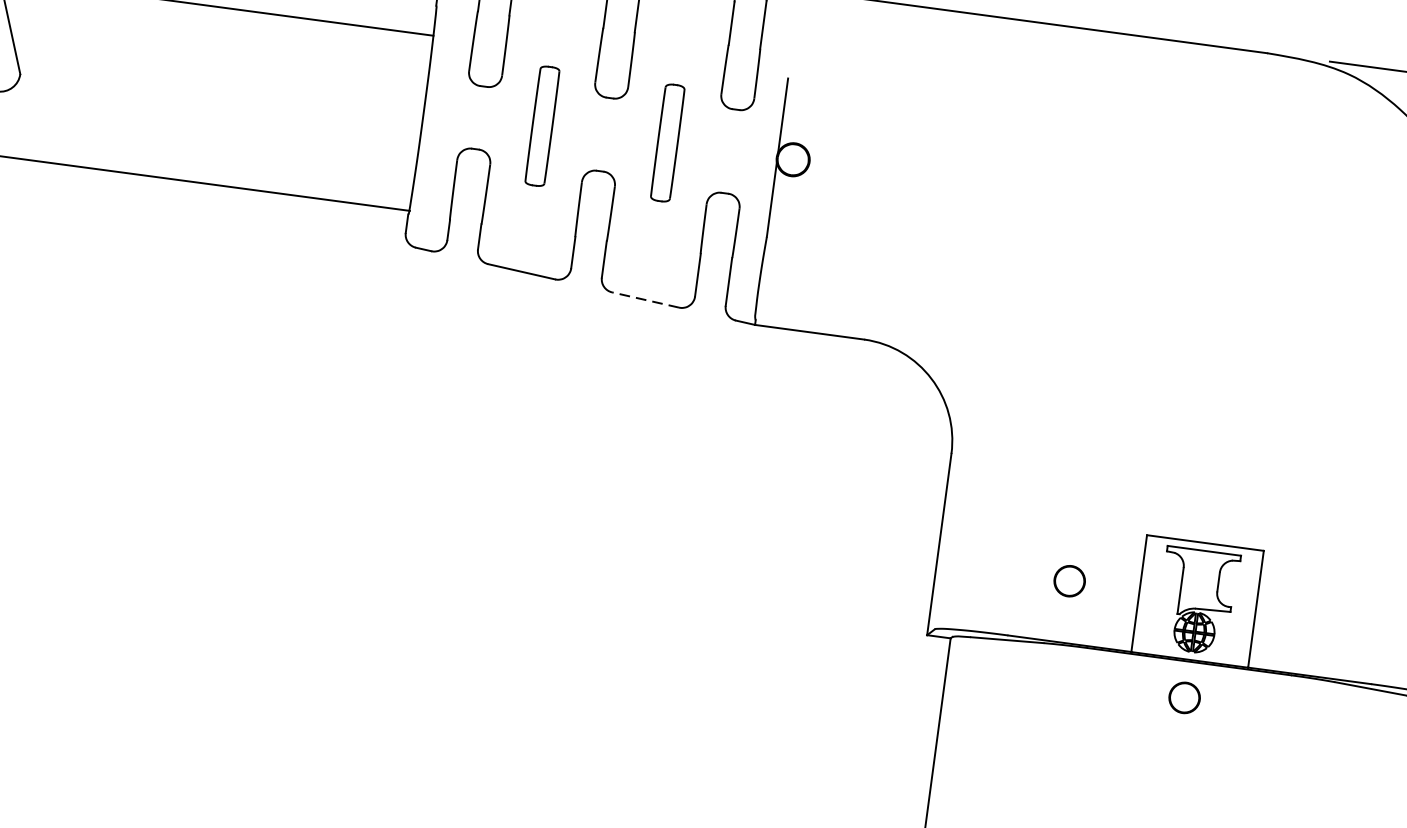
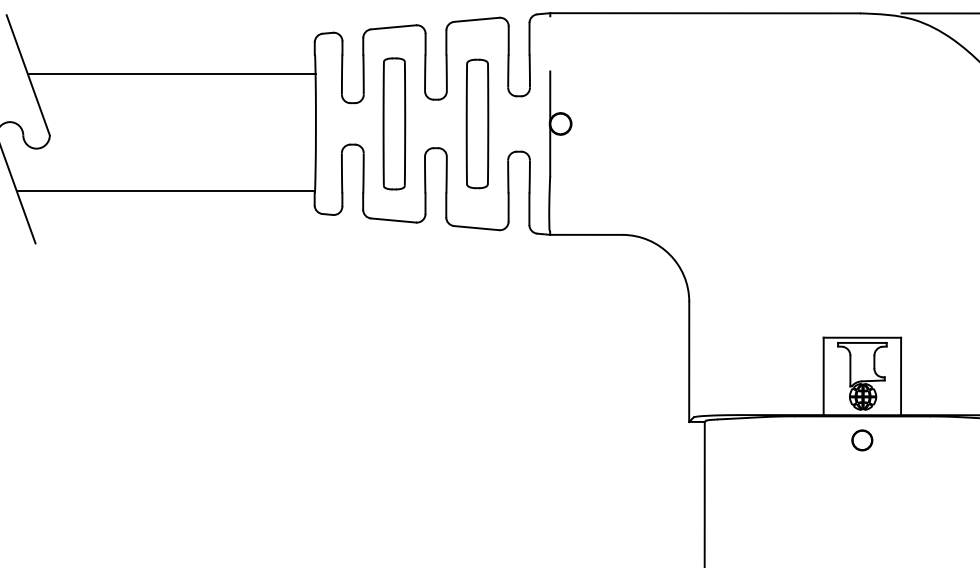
part: (542, 125) -> (394, 123), size x1.67
part: (667, 142) -> (477, 123), size x1.67
line: (645, 300) -> (476, 228), dashed -> solid
circle: (1069, 581) -> (777, 374), removed

